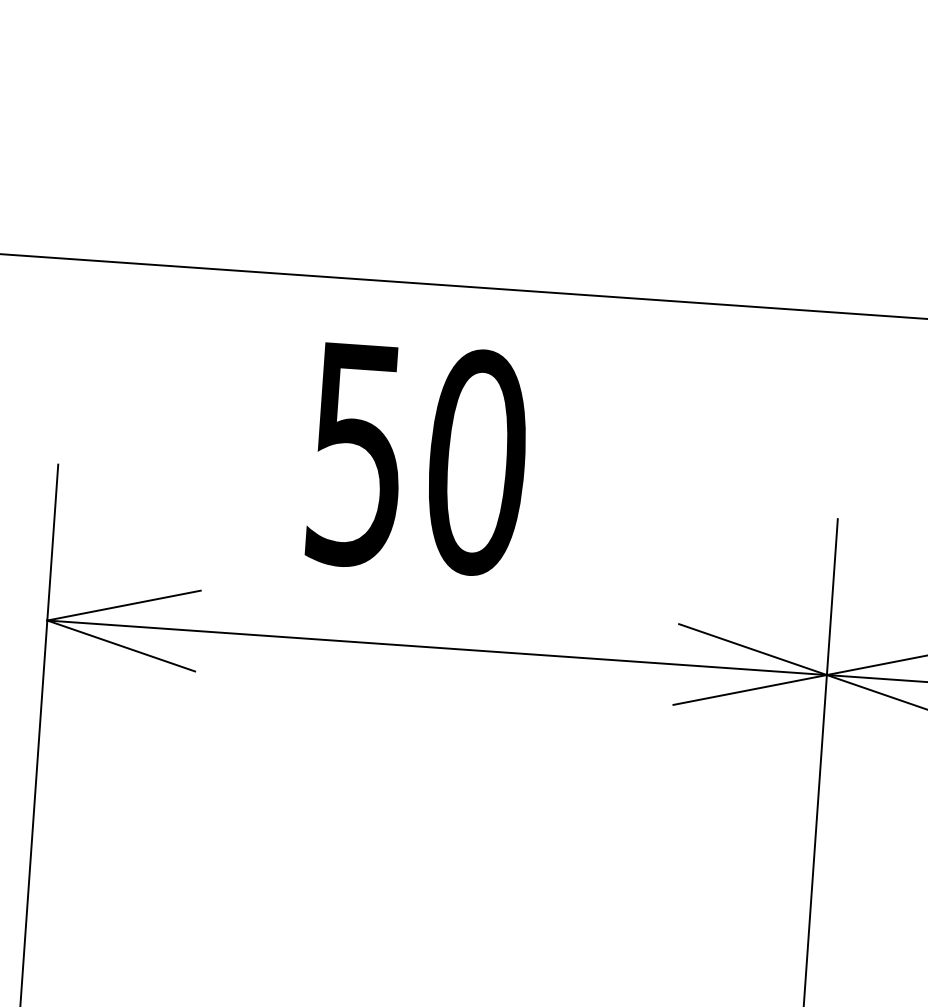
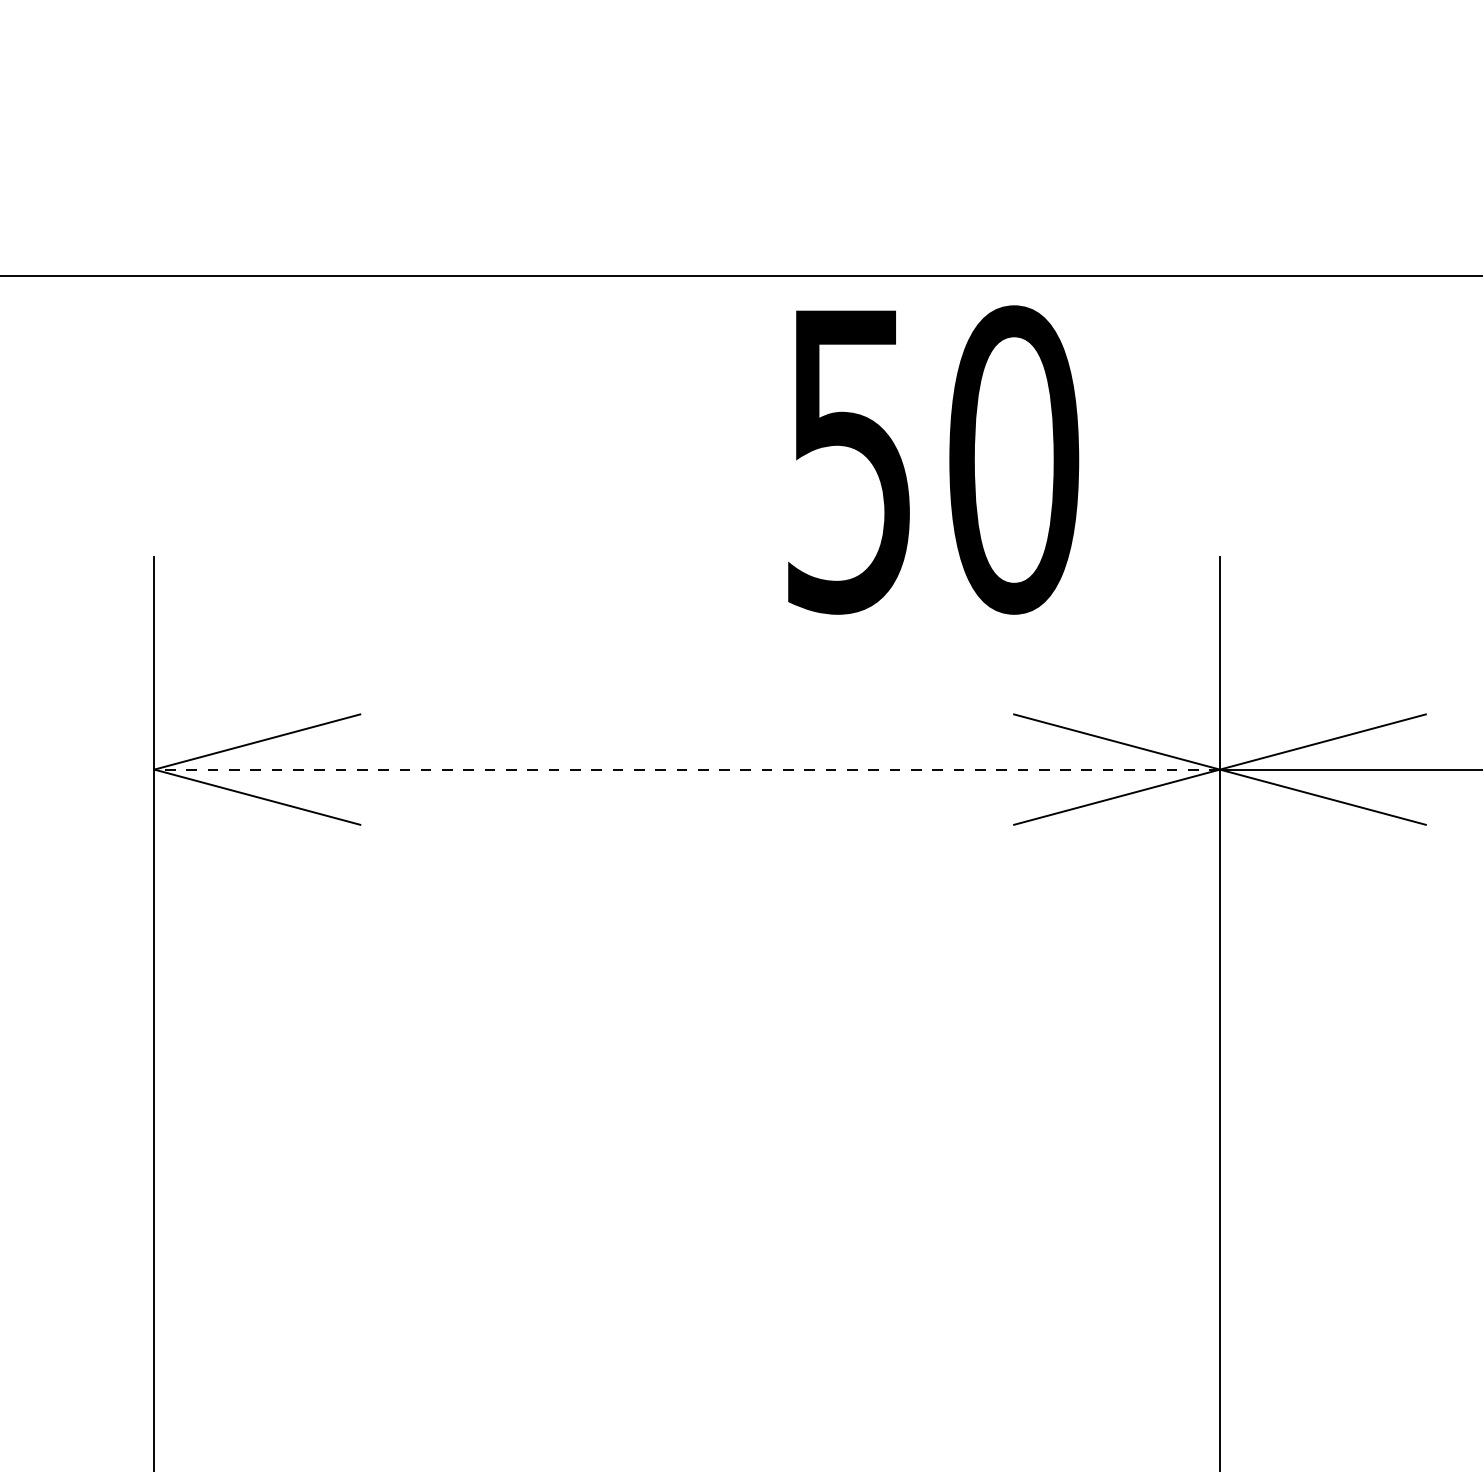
text: (418, 458) -> (933, 459), moved
line: (437, 647) -> (687, 769), solid -> dashed

